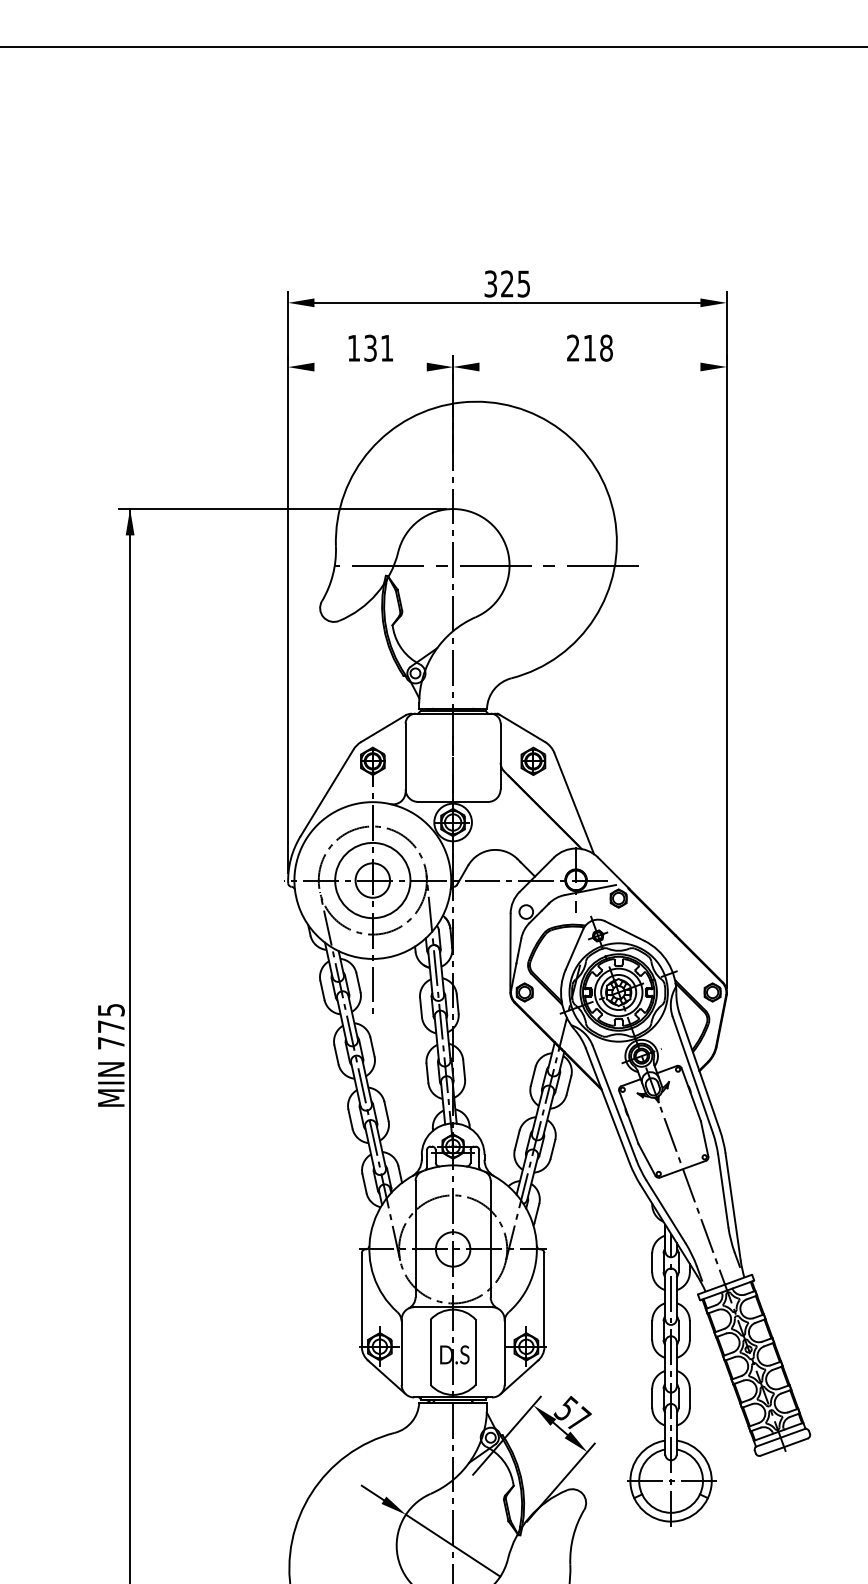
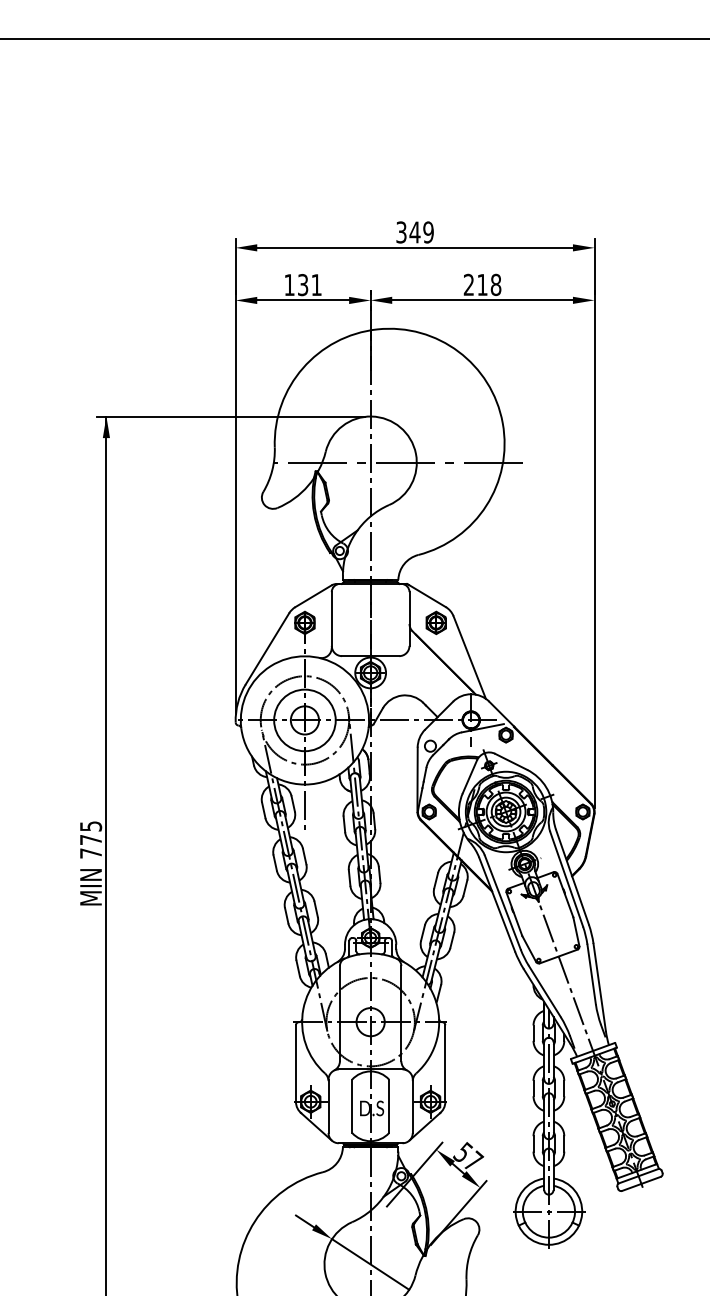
text: (515, 284) -> (421, 232), 325 -> 349
line: (371, 367) -> (303, 300), added
line: (589, 367) -> (482, 300), added

